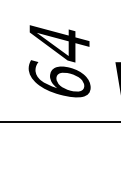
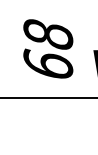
text: (59, 42) -> (48, 34), 64 -> 68

